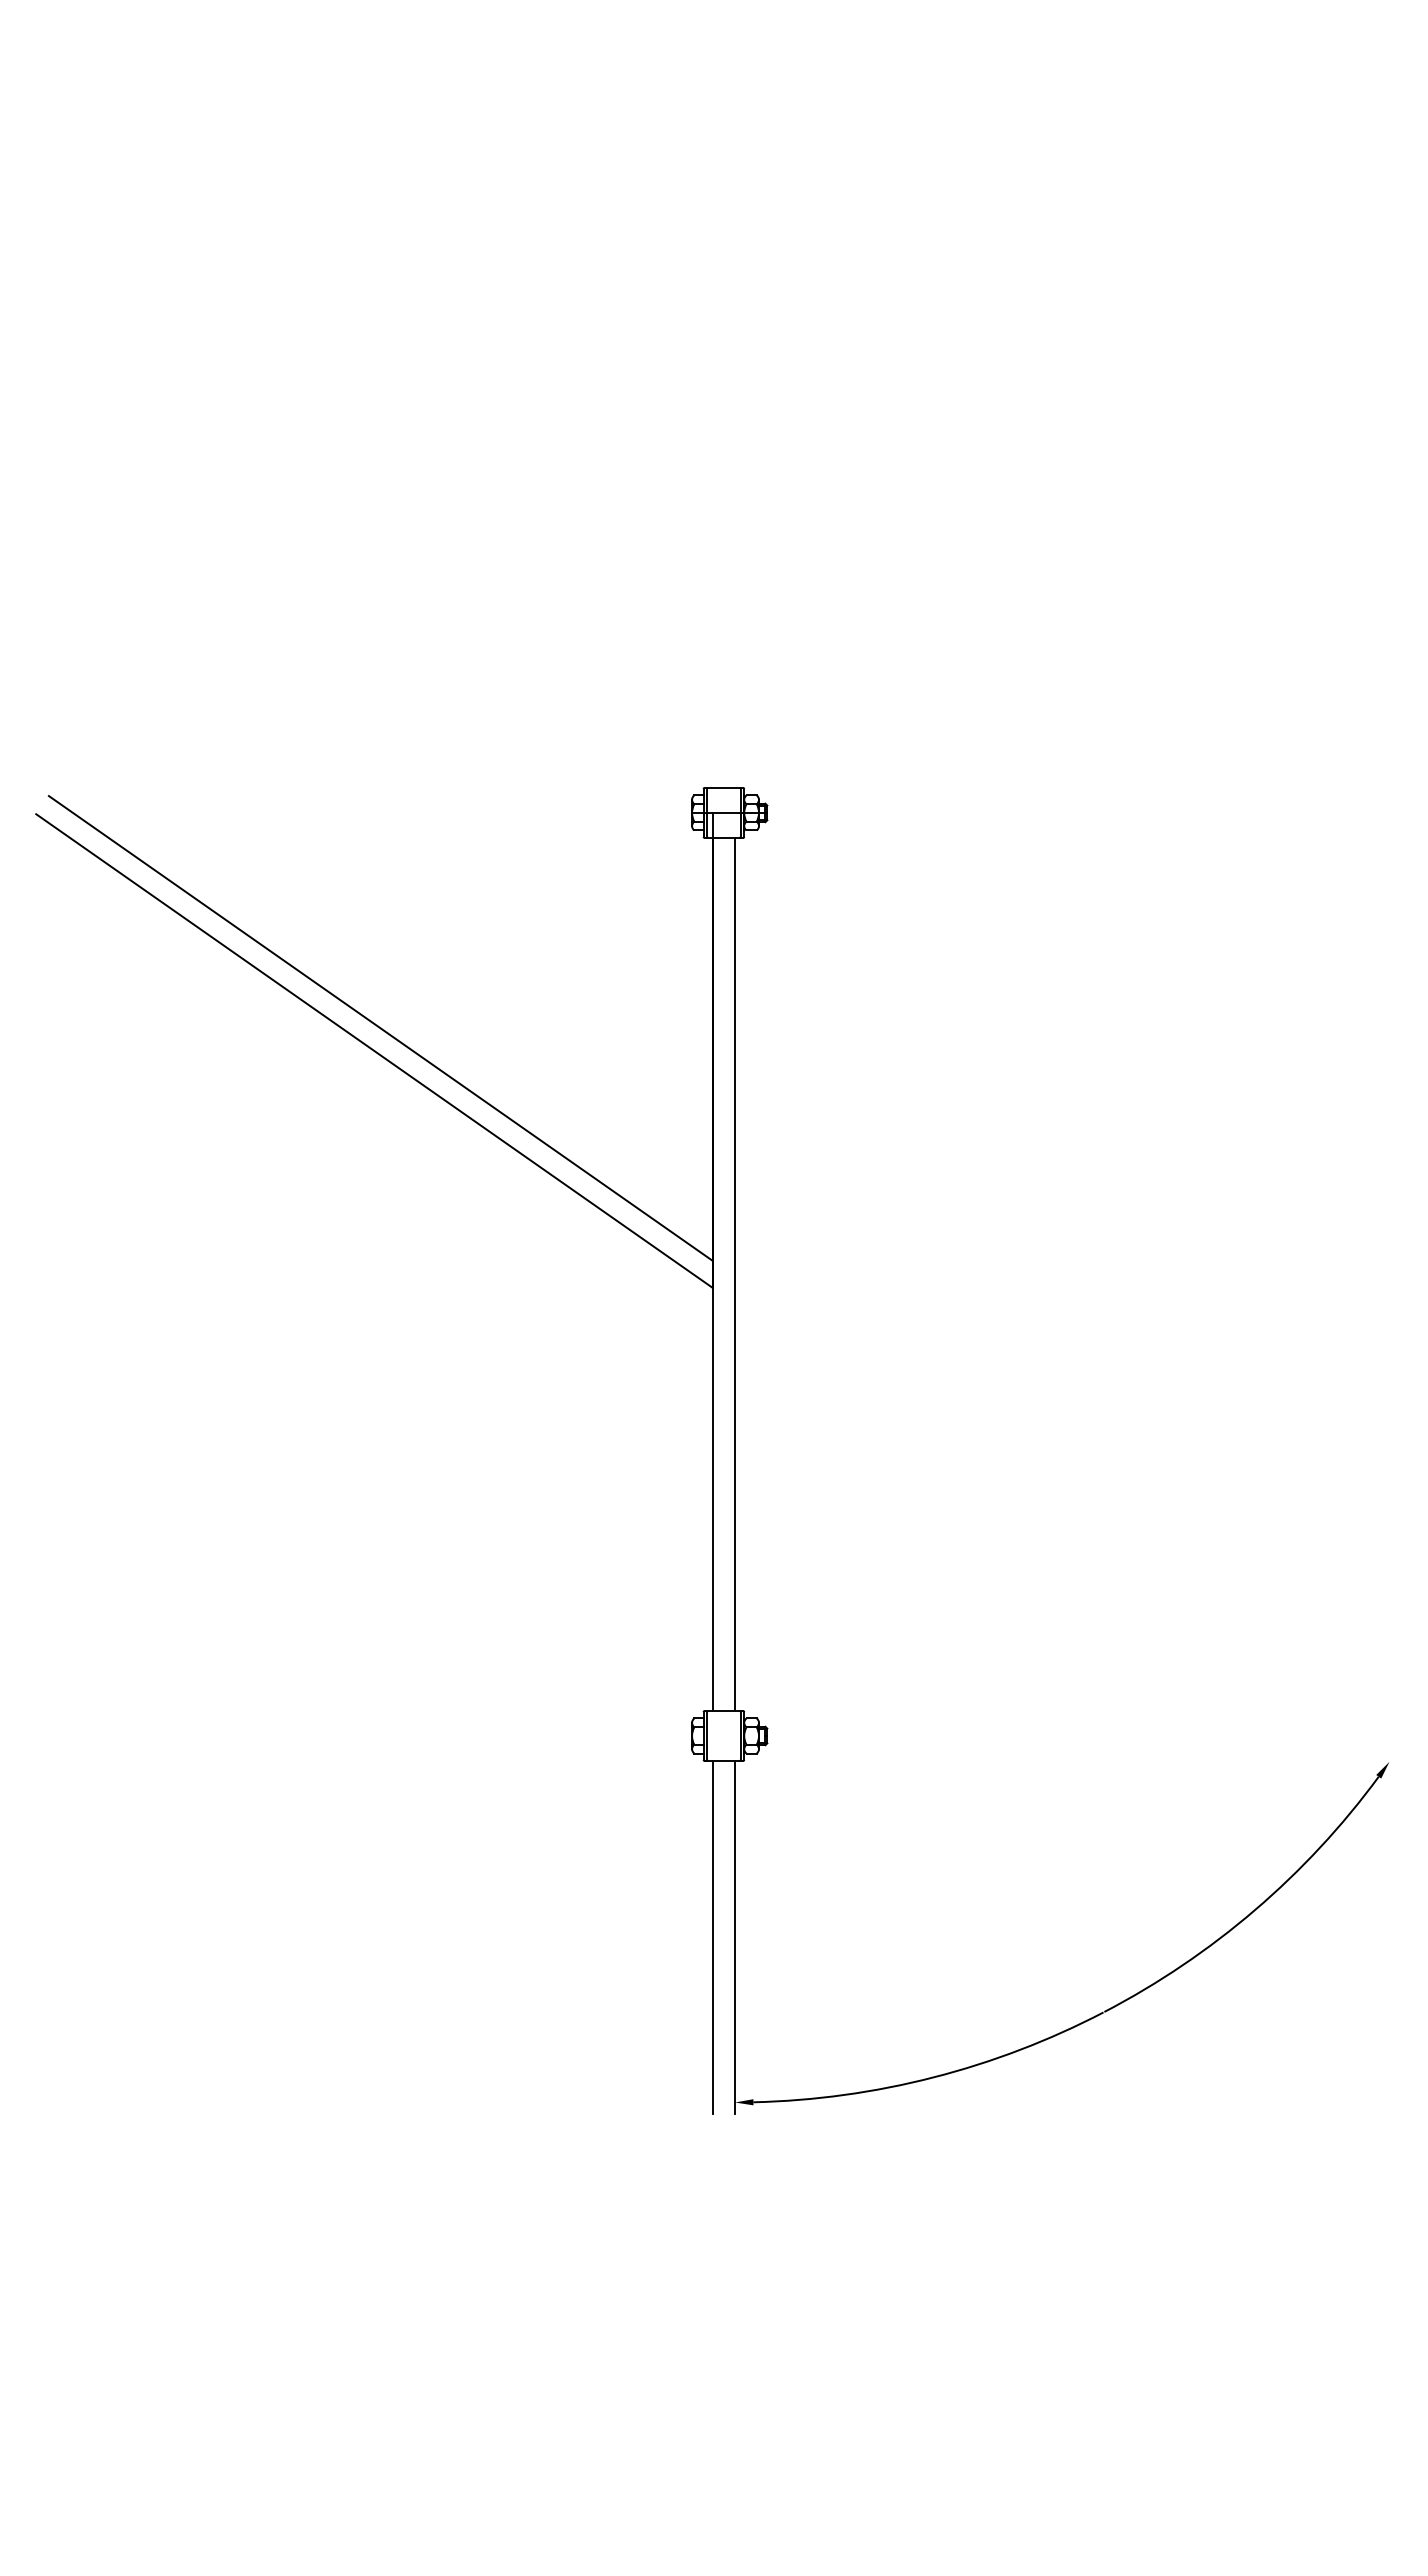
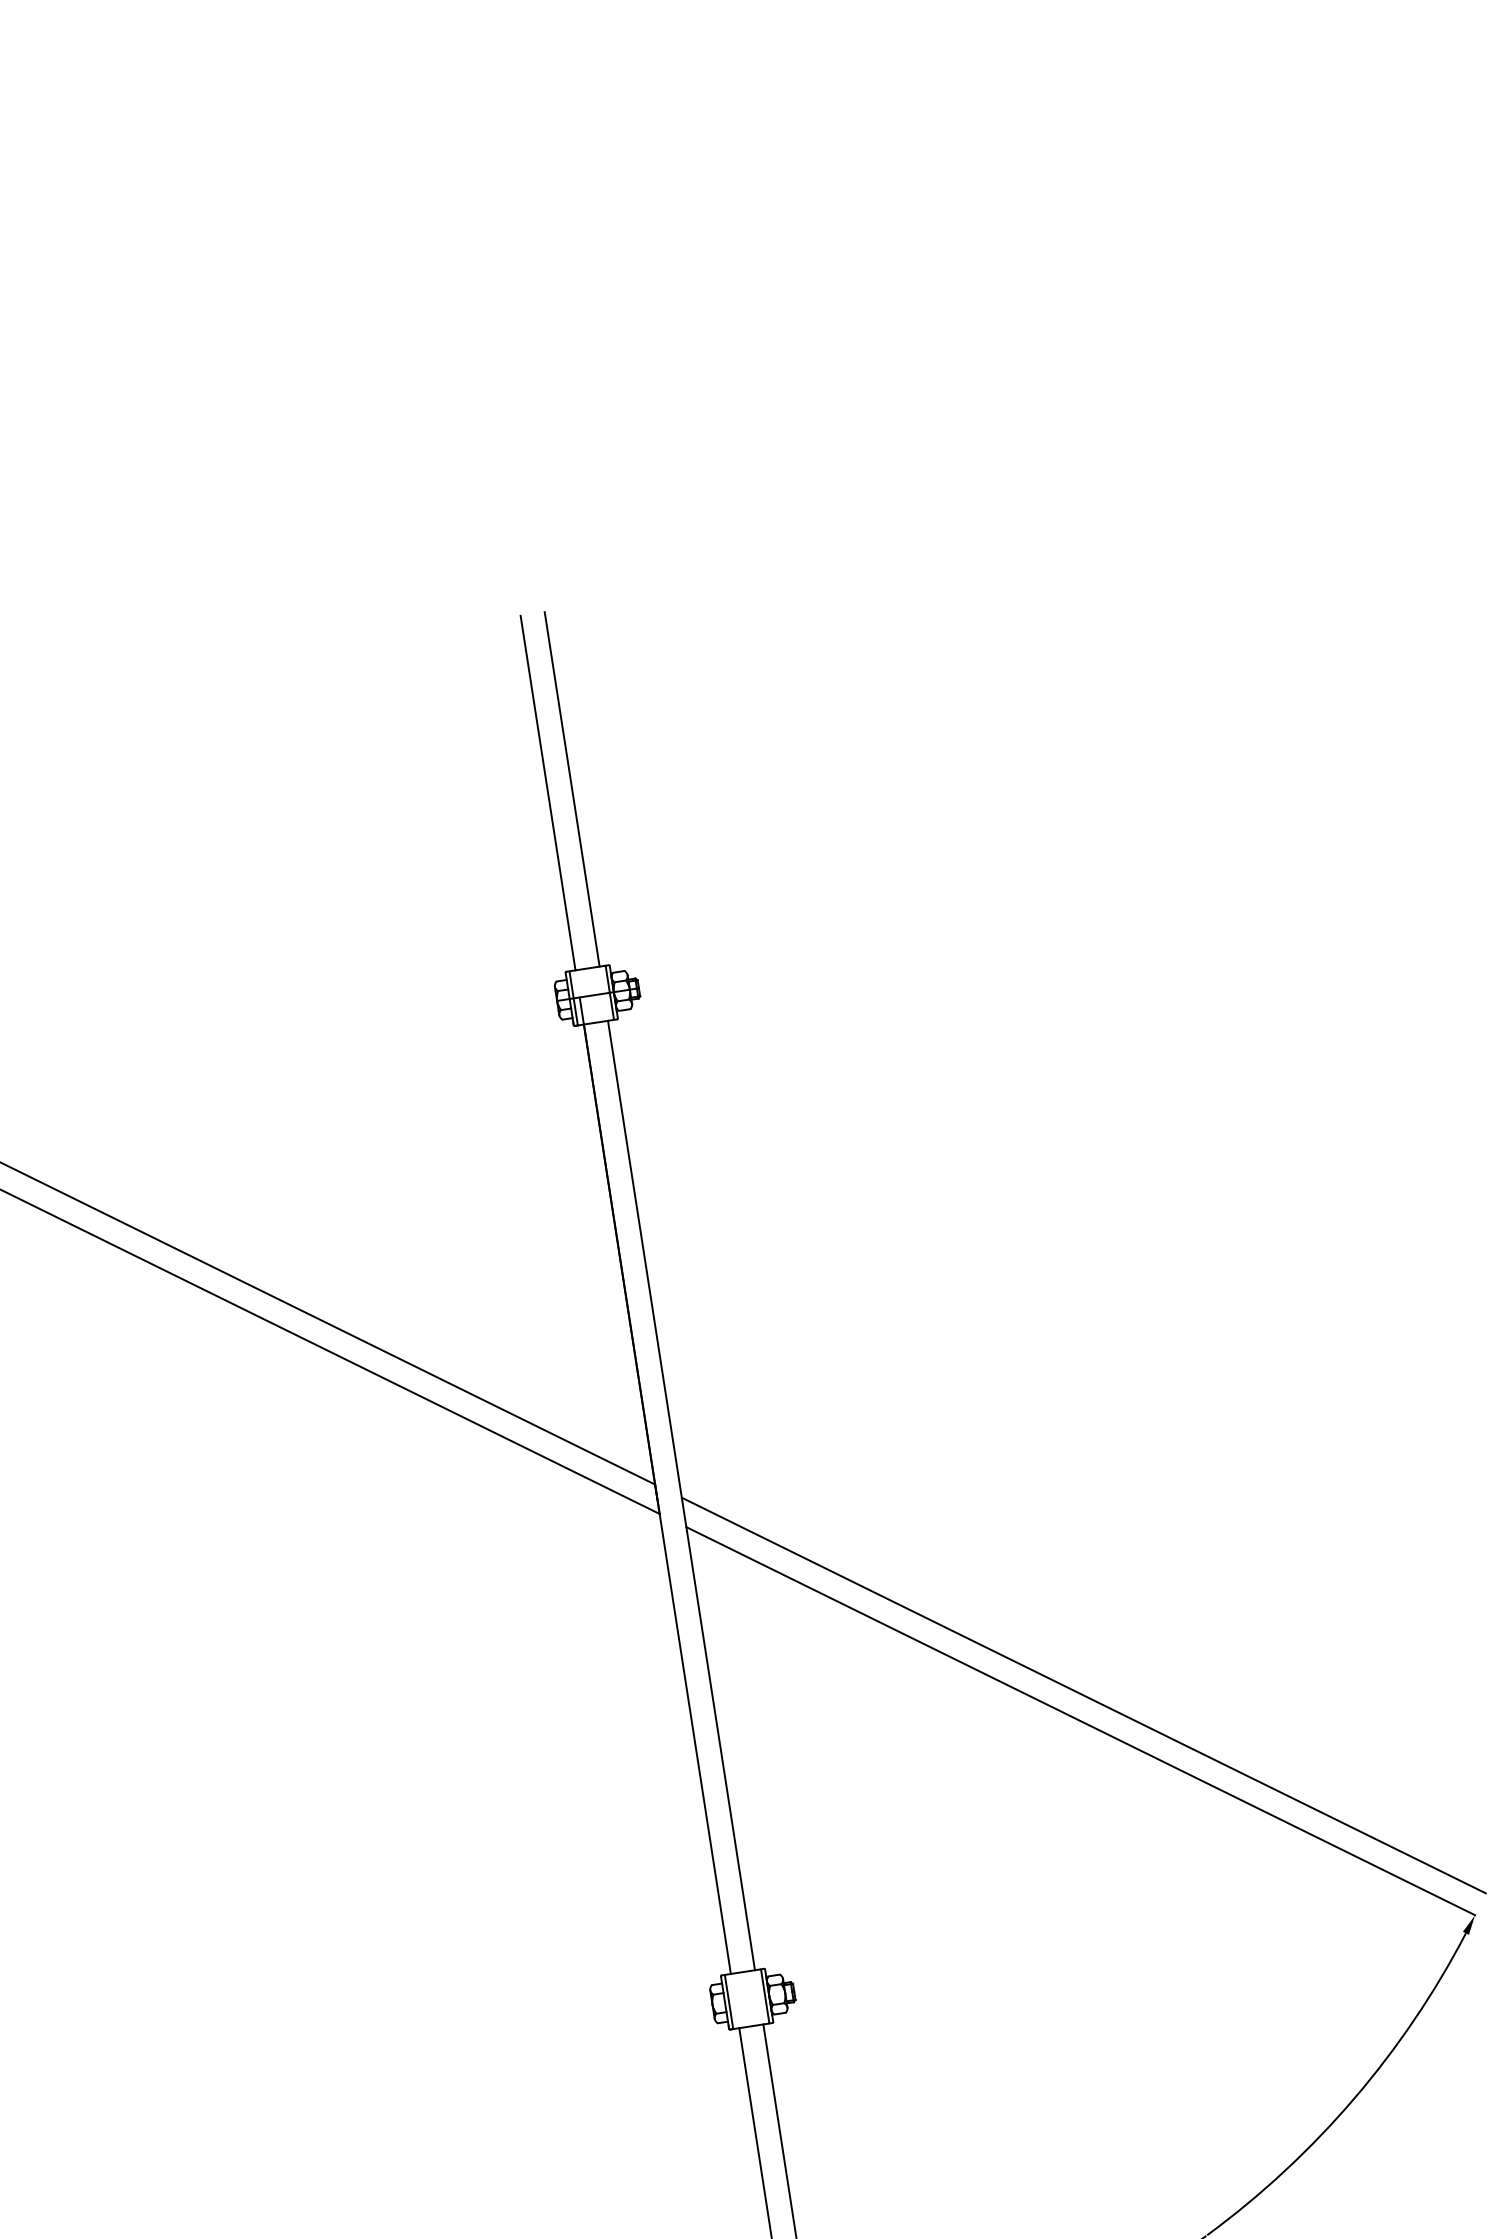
line: (712, 624) -> (547, 792), added
line: (735, 624) -> (572, 788), added
line: (1068, 1509) -> (1083, 1694), added
line: (1062, 1532) -> (1080, 1720), added

